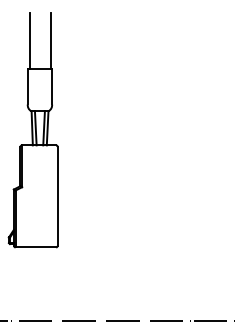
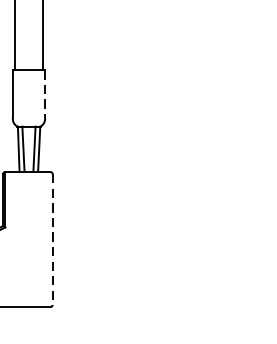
line: (52, 86) -> (45, 93), solid -> dashed
line: (57, 196) -> (52, 239), solid -> dashed

